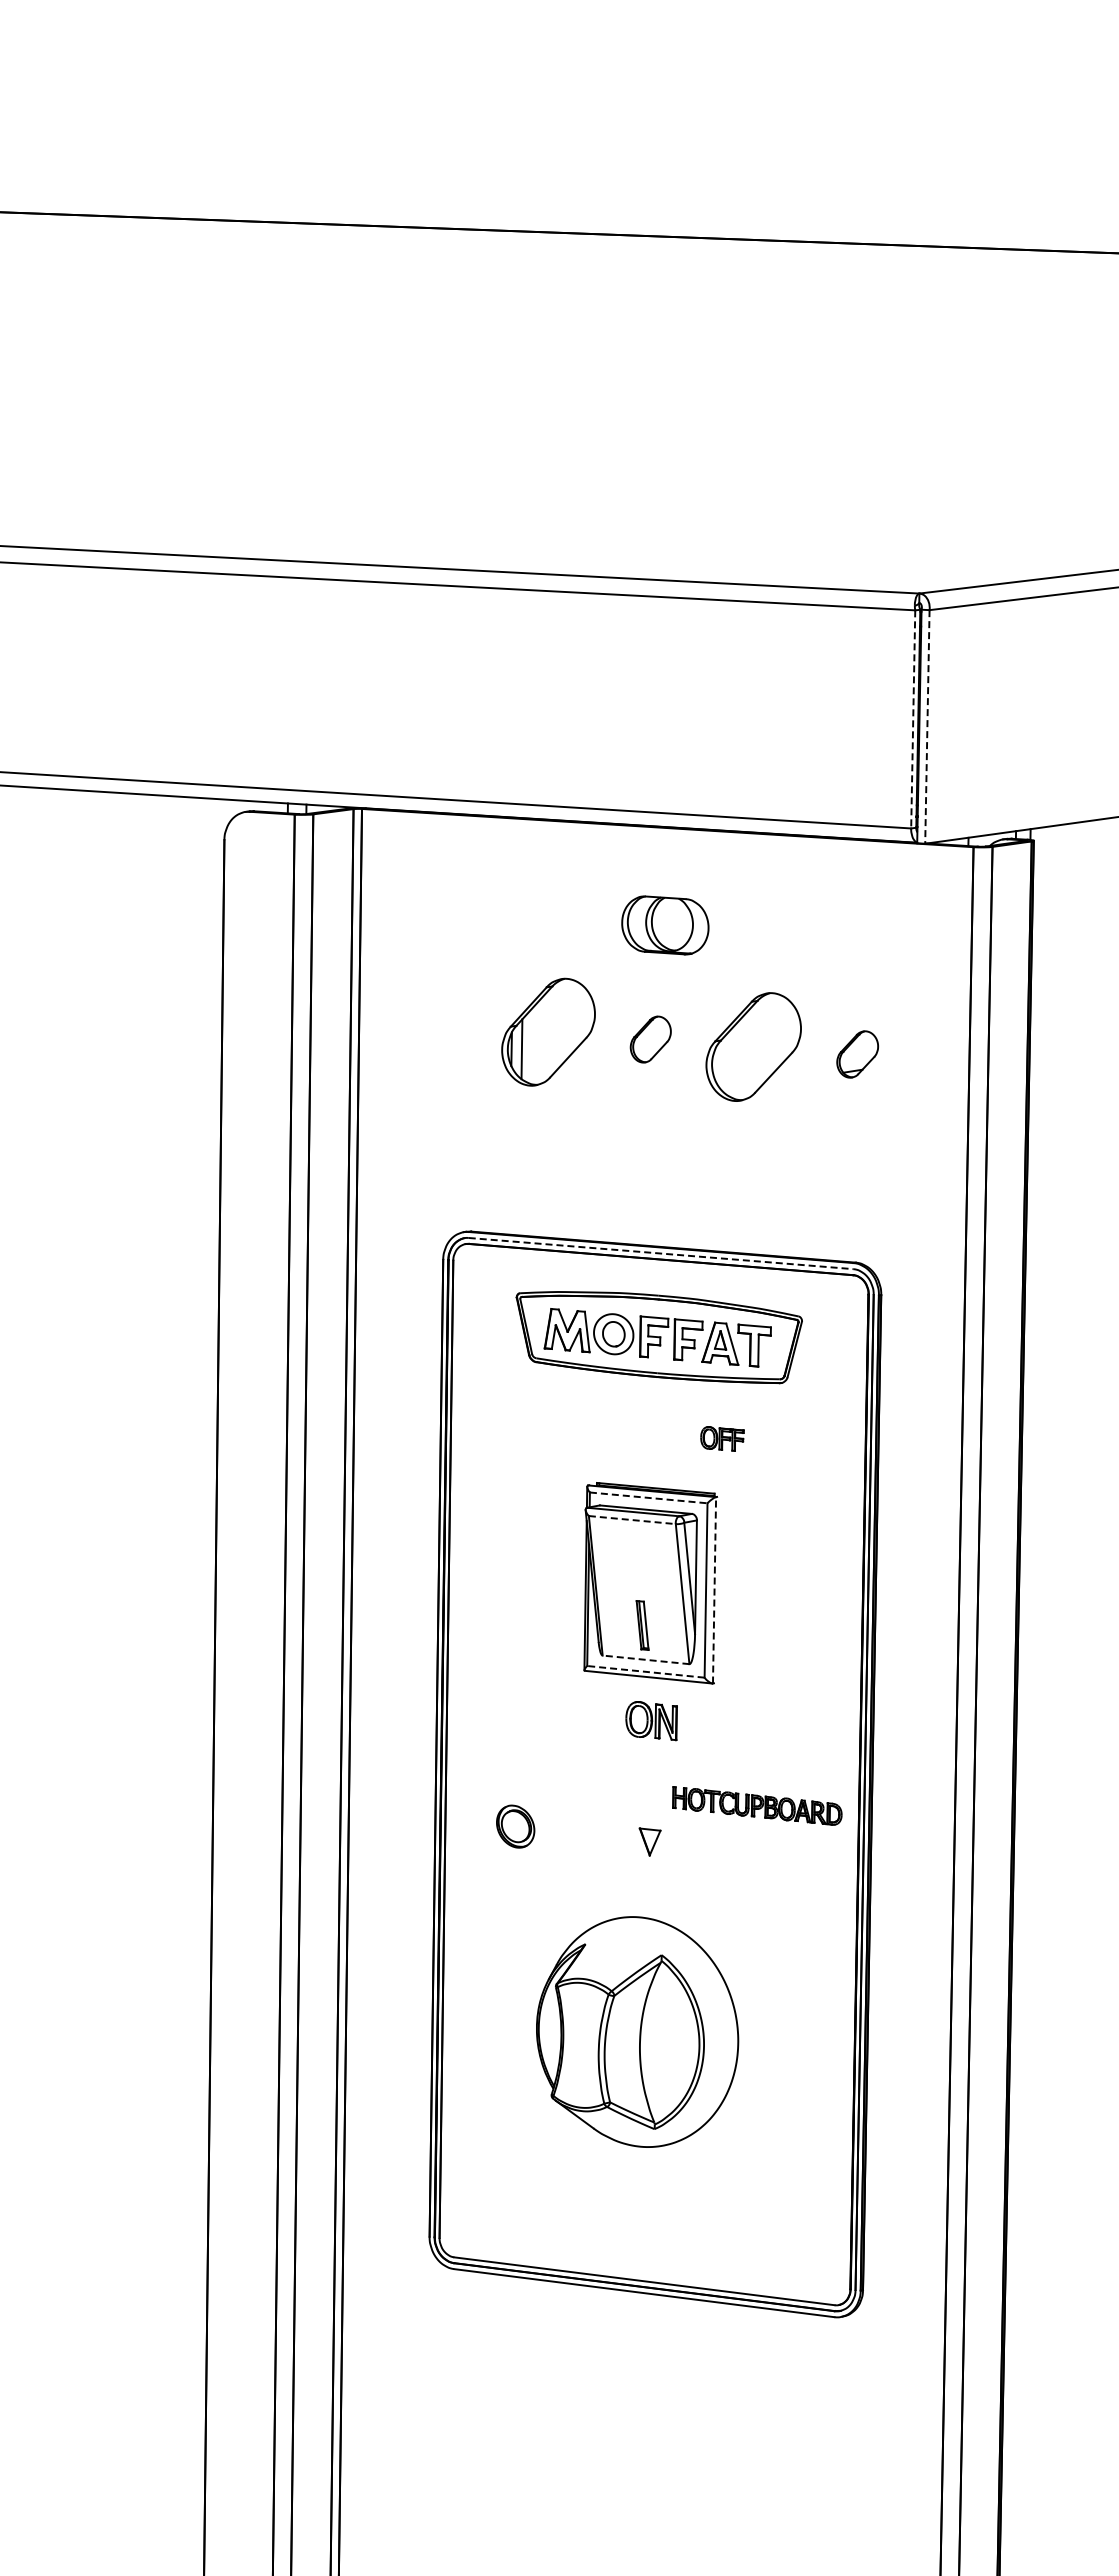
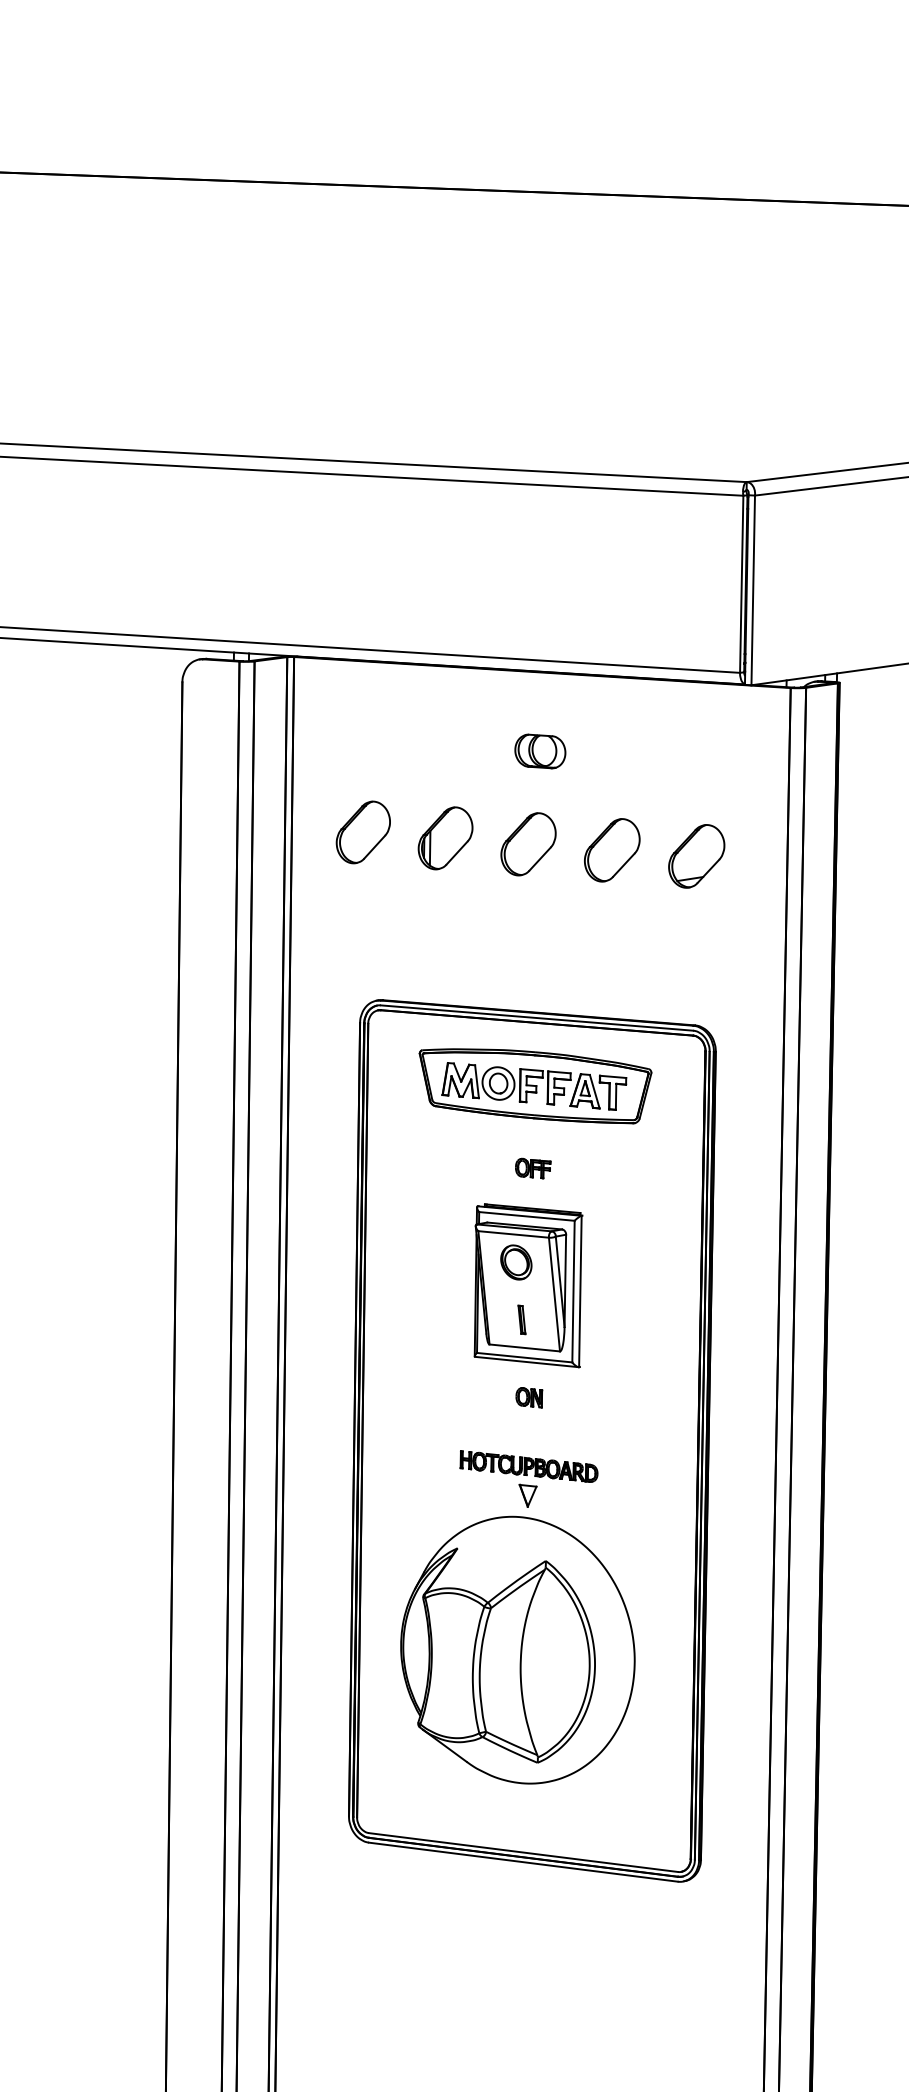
line: (913, 719) -> (741, 584), dashed -> solid
line: (927, 726) -> (753, 590), dashed -> solid
part: (664, 924) -> (539, 750), size x0.71
part: (446, 1024) -> (362, 832), added
part: (548, 1032) -> (445, 838), size x0.71
part: (650, 1039) -> (528, 844), size x1.67
part: (753, 1046) -> (612, 849), size x0.71
part: (857, 1054) -> (696, 856), size x1.67
line: (661, 1253) -> (537, 1017), dashed -> solid
part: (722, 1438) -> (533, 1168), moved
line: (649, 1497) -> (527, 1216), dashed -> solid
line: (632, 1520) -> (513, 1234), dashed -> solid
line: (714, 1589) -> (580, 1290), dashed -> solid
part: (642, 1624) -> (521, 1319), size x0.71
line: (646, 1659) -> (525, 1347), dashed -> solid
line: (645, 1671) -> (524, 1357), dashed -> solid
part: (651, 1721) -> (529, 1398), size x0.62
part: (757, 1805) -> (529, 1466), moved
part: (515, 1826) -> (516, 1262), moved
part: (637, 2031) -> (517, 1649), size x1.43

